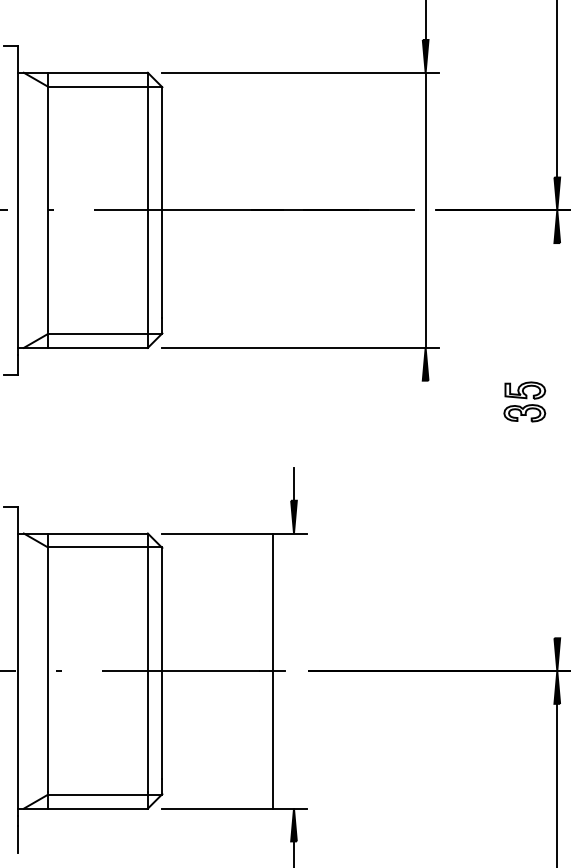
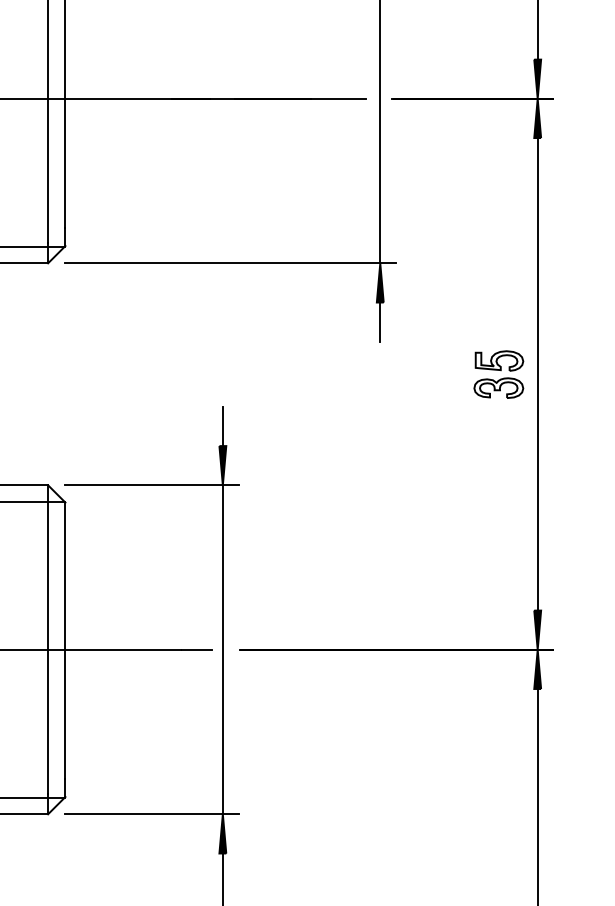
line: (425, 396) -> (380, 321), added
part: (524, 401) -> (498, 374), moved
line: (557, 440) -> (537, 374), added
line: (273, 670) -> (223, 649), moved

